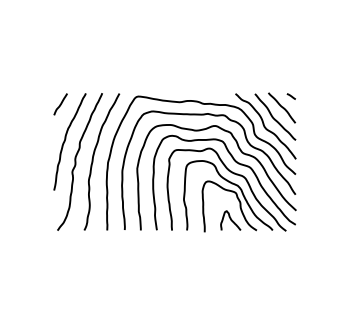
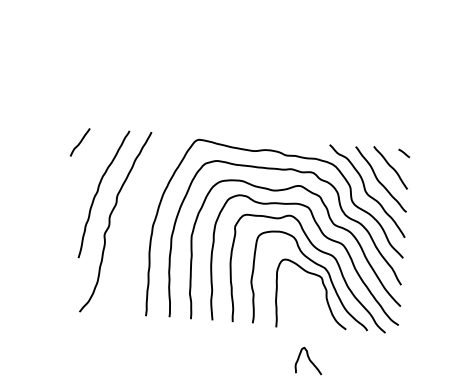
curve: (60, 104) -> (79, 142), moved
curve: (93, 161) -> (133, 222), removed
curve: (230, 220) -> (308, 360), moved

